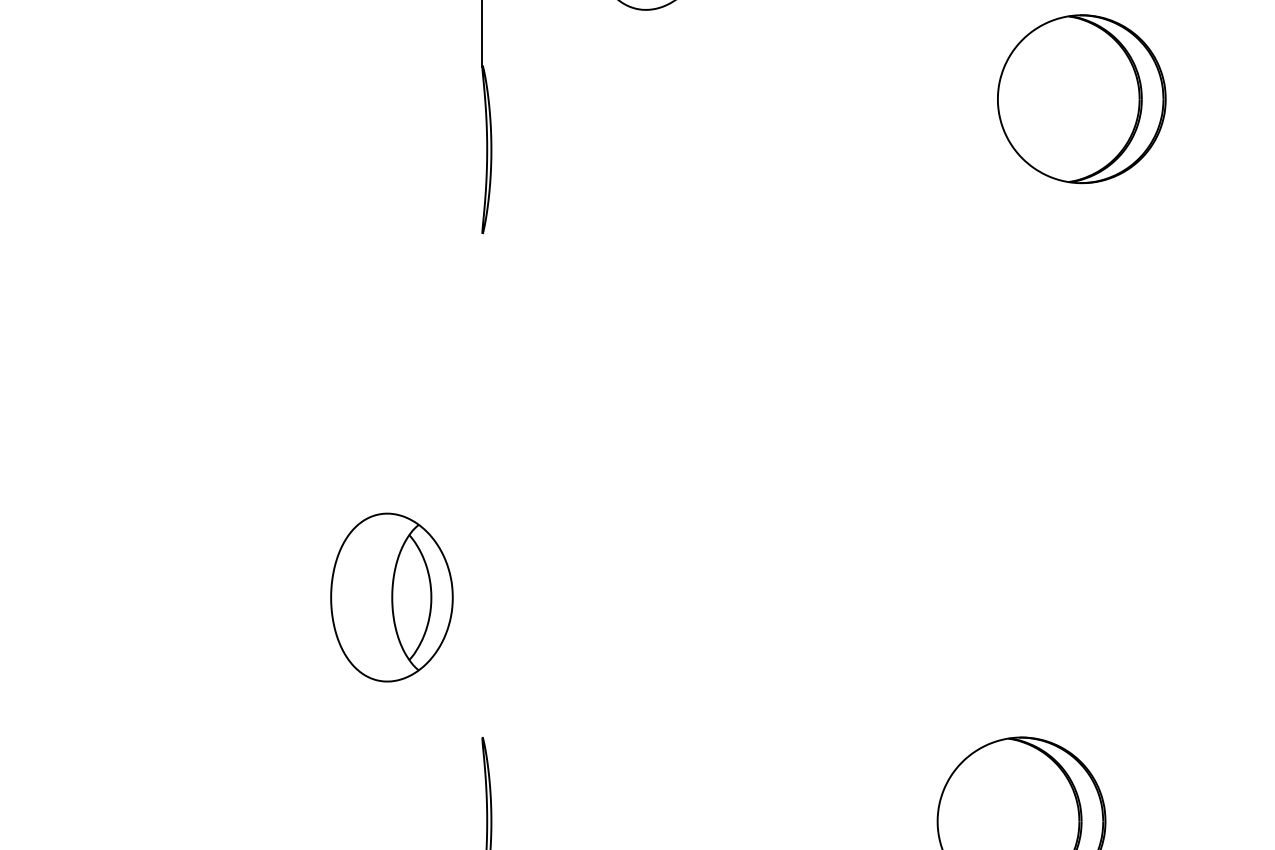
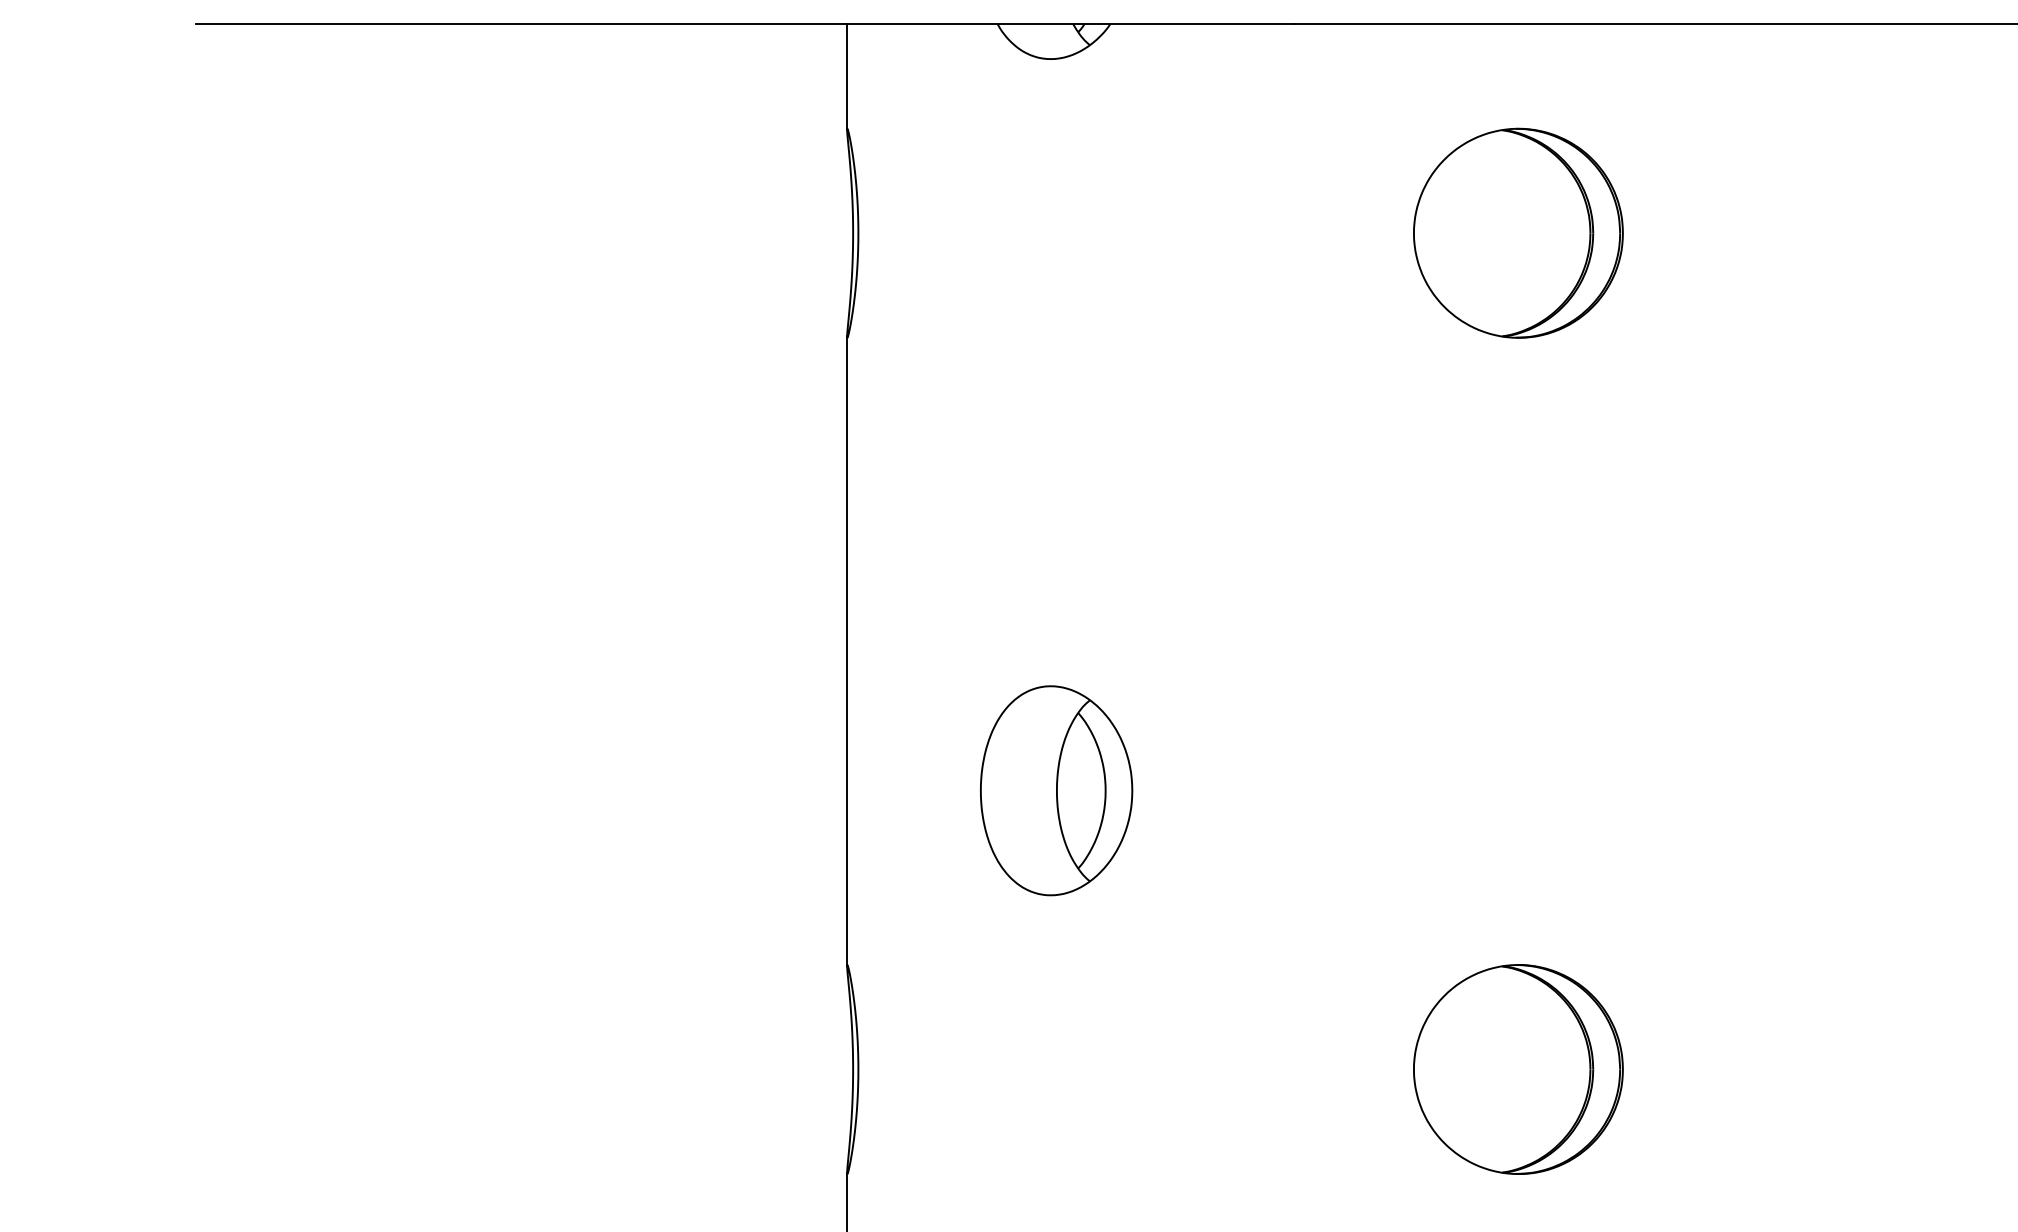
part: (1081, 98) -> (1518, 232), moved
line: (482, 485) -> (847, 651), added
part: (391, 597) -> (1056, 790), moved

